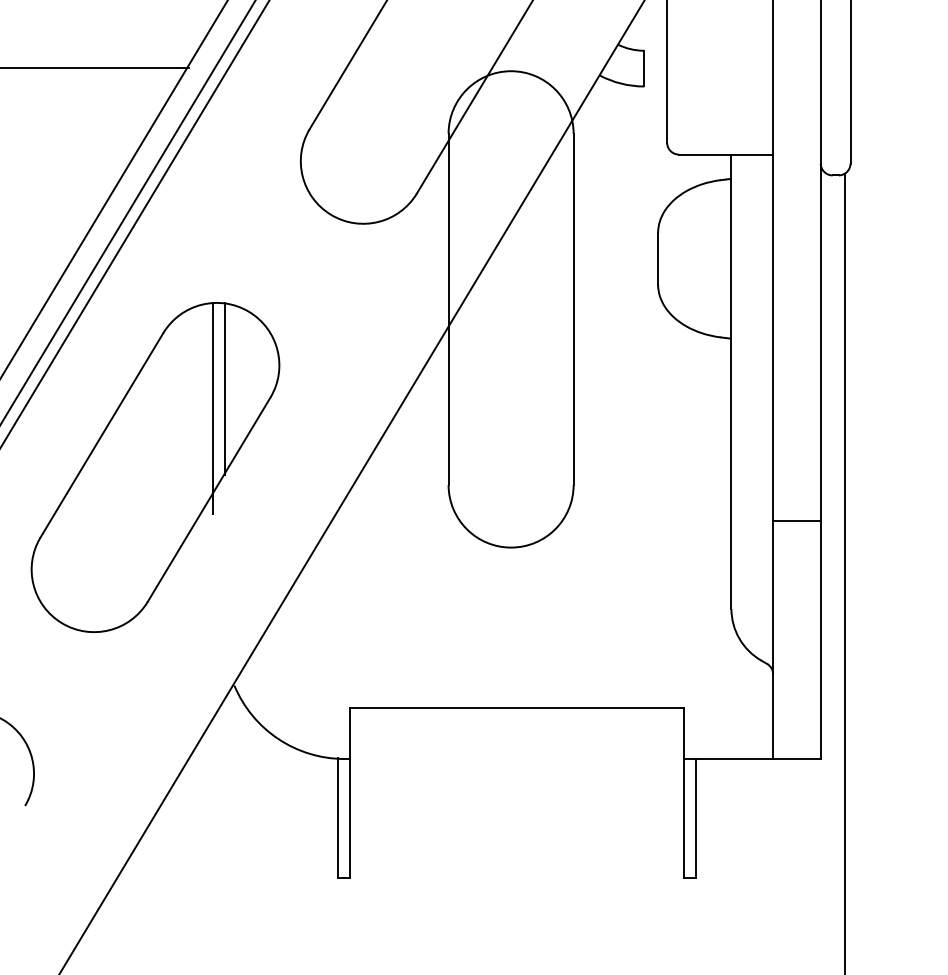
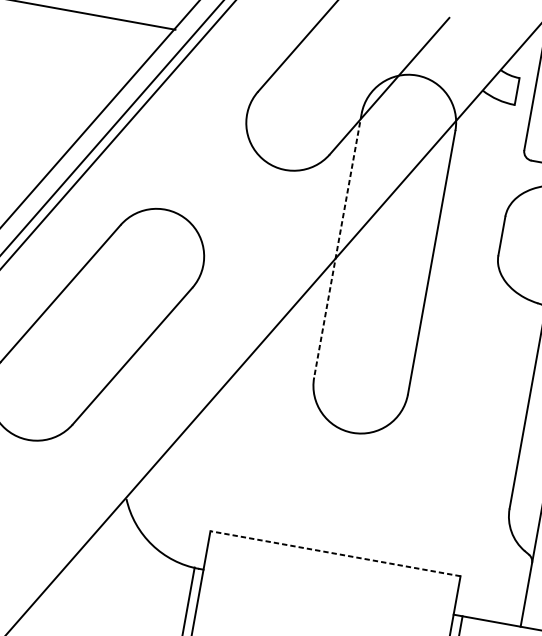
line: (448, 309) -> (337, 245), solid -> dashed
line: (225, 389) -> (159, 275), removed
line: (213, 407) -> (148, 287), removed
line: (517, 707) -> (335, 553), solid -> dashed

